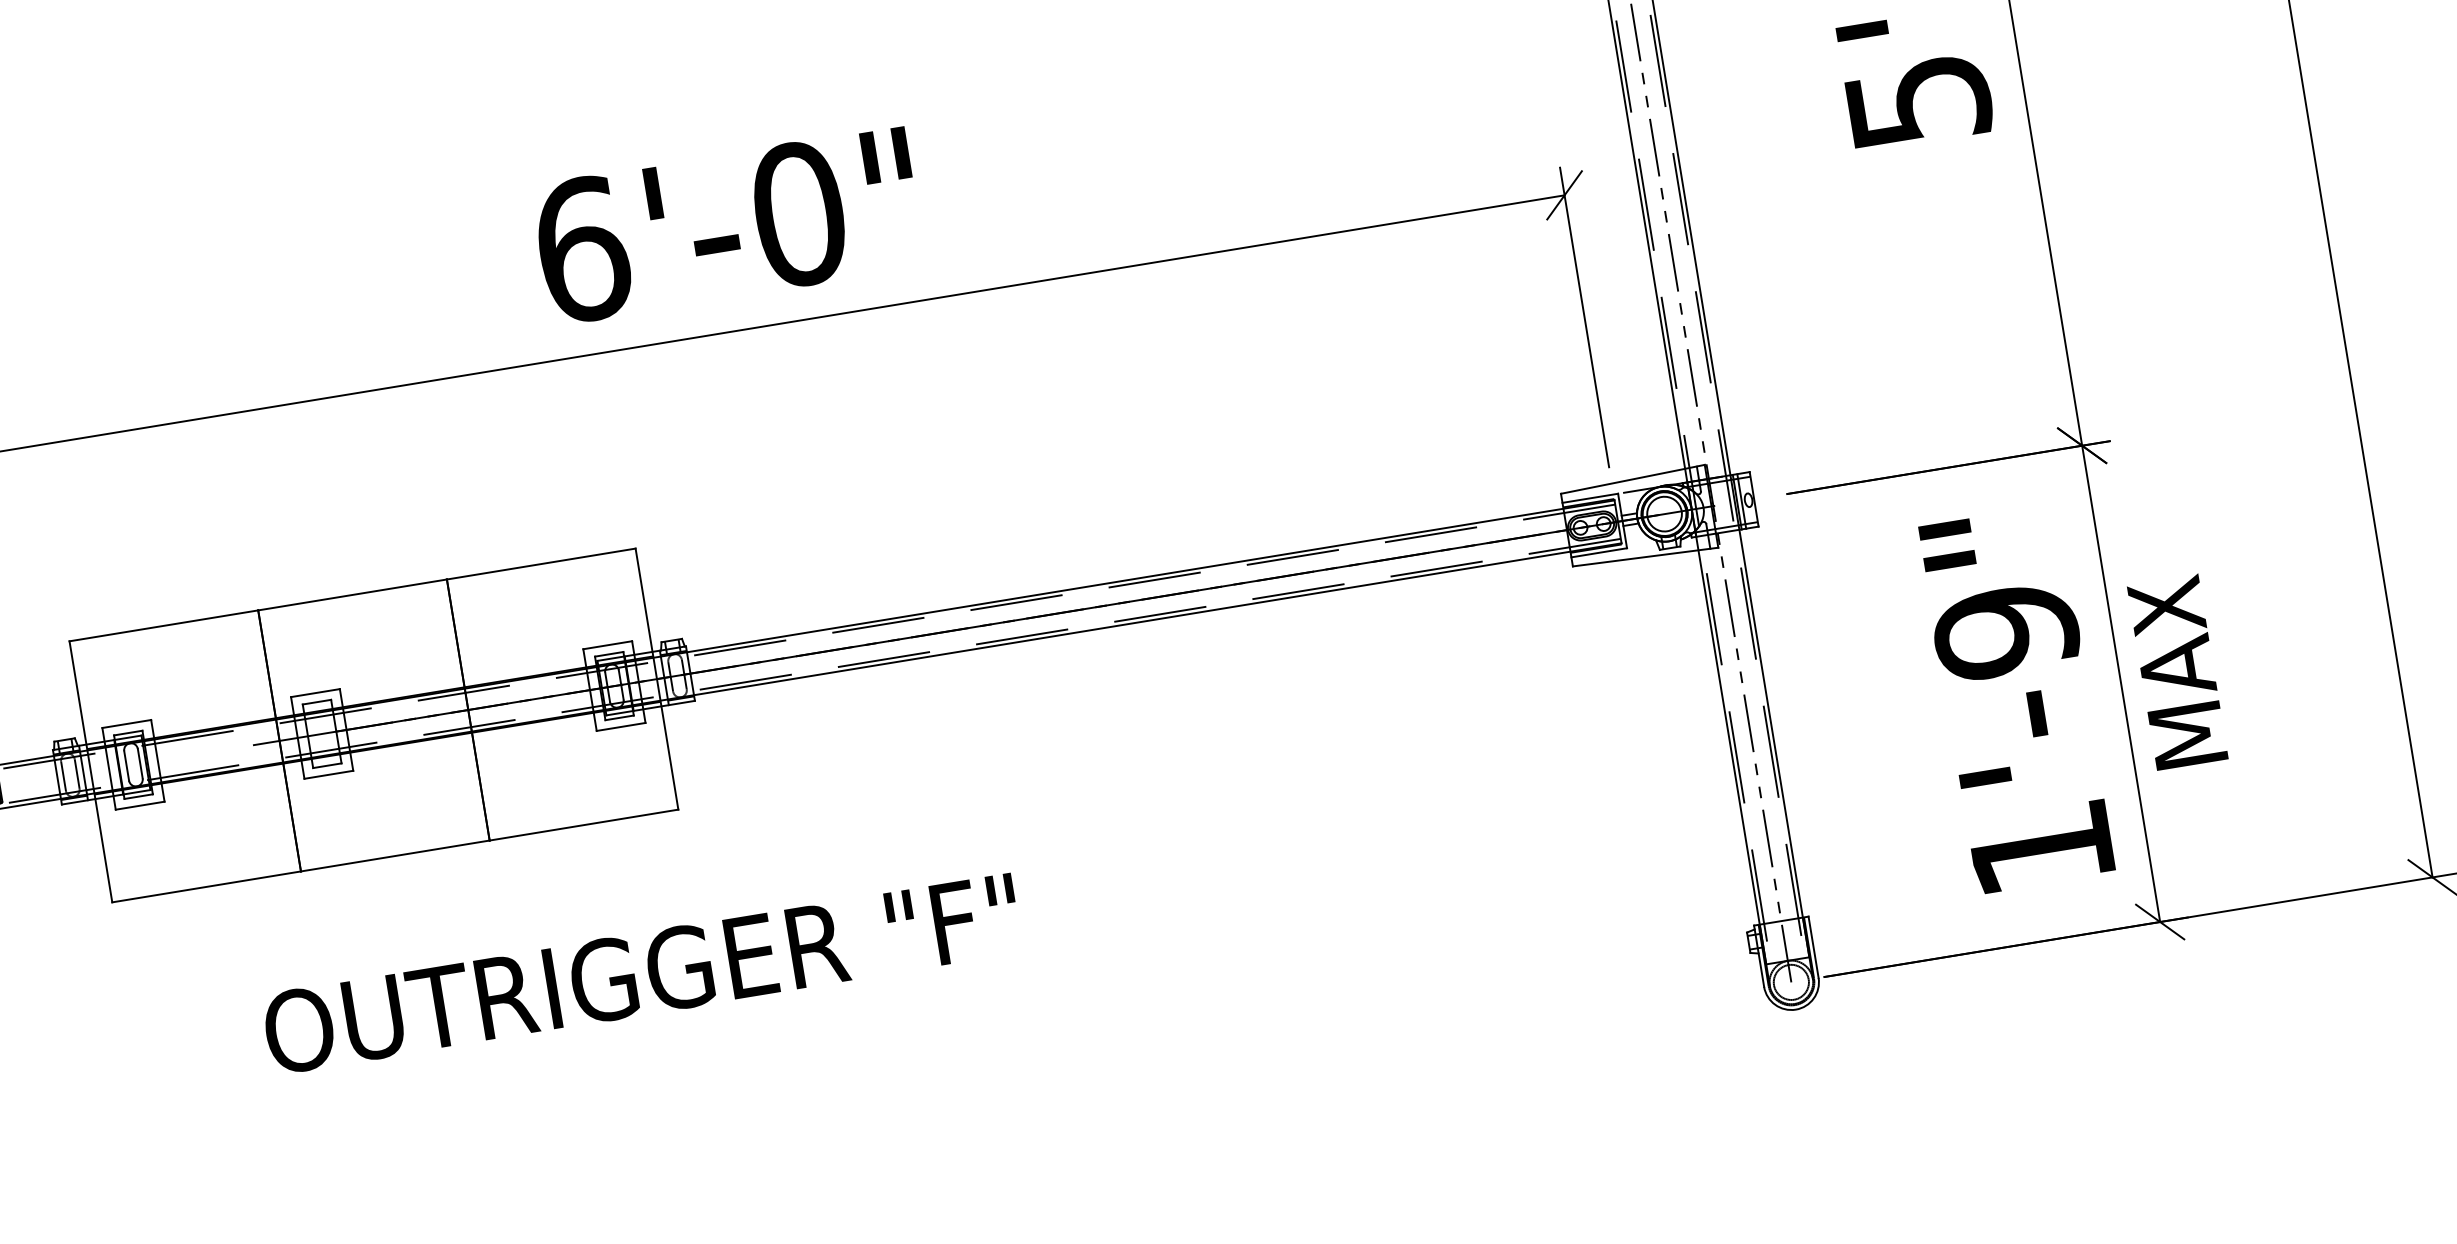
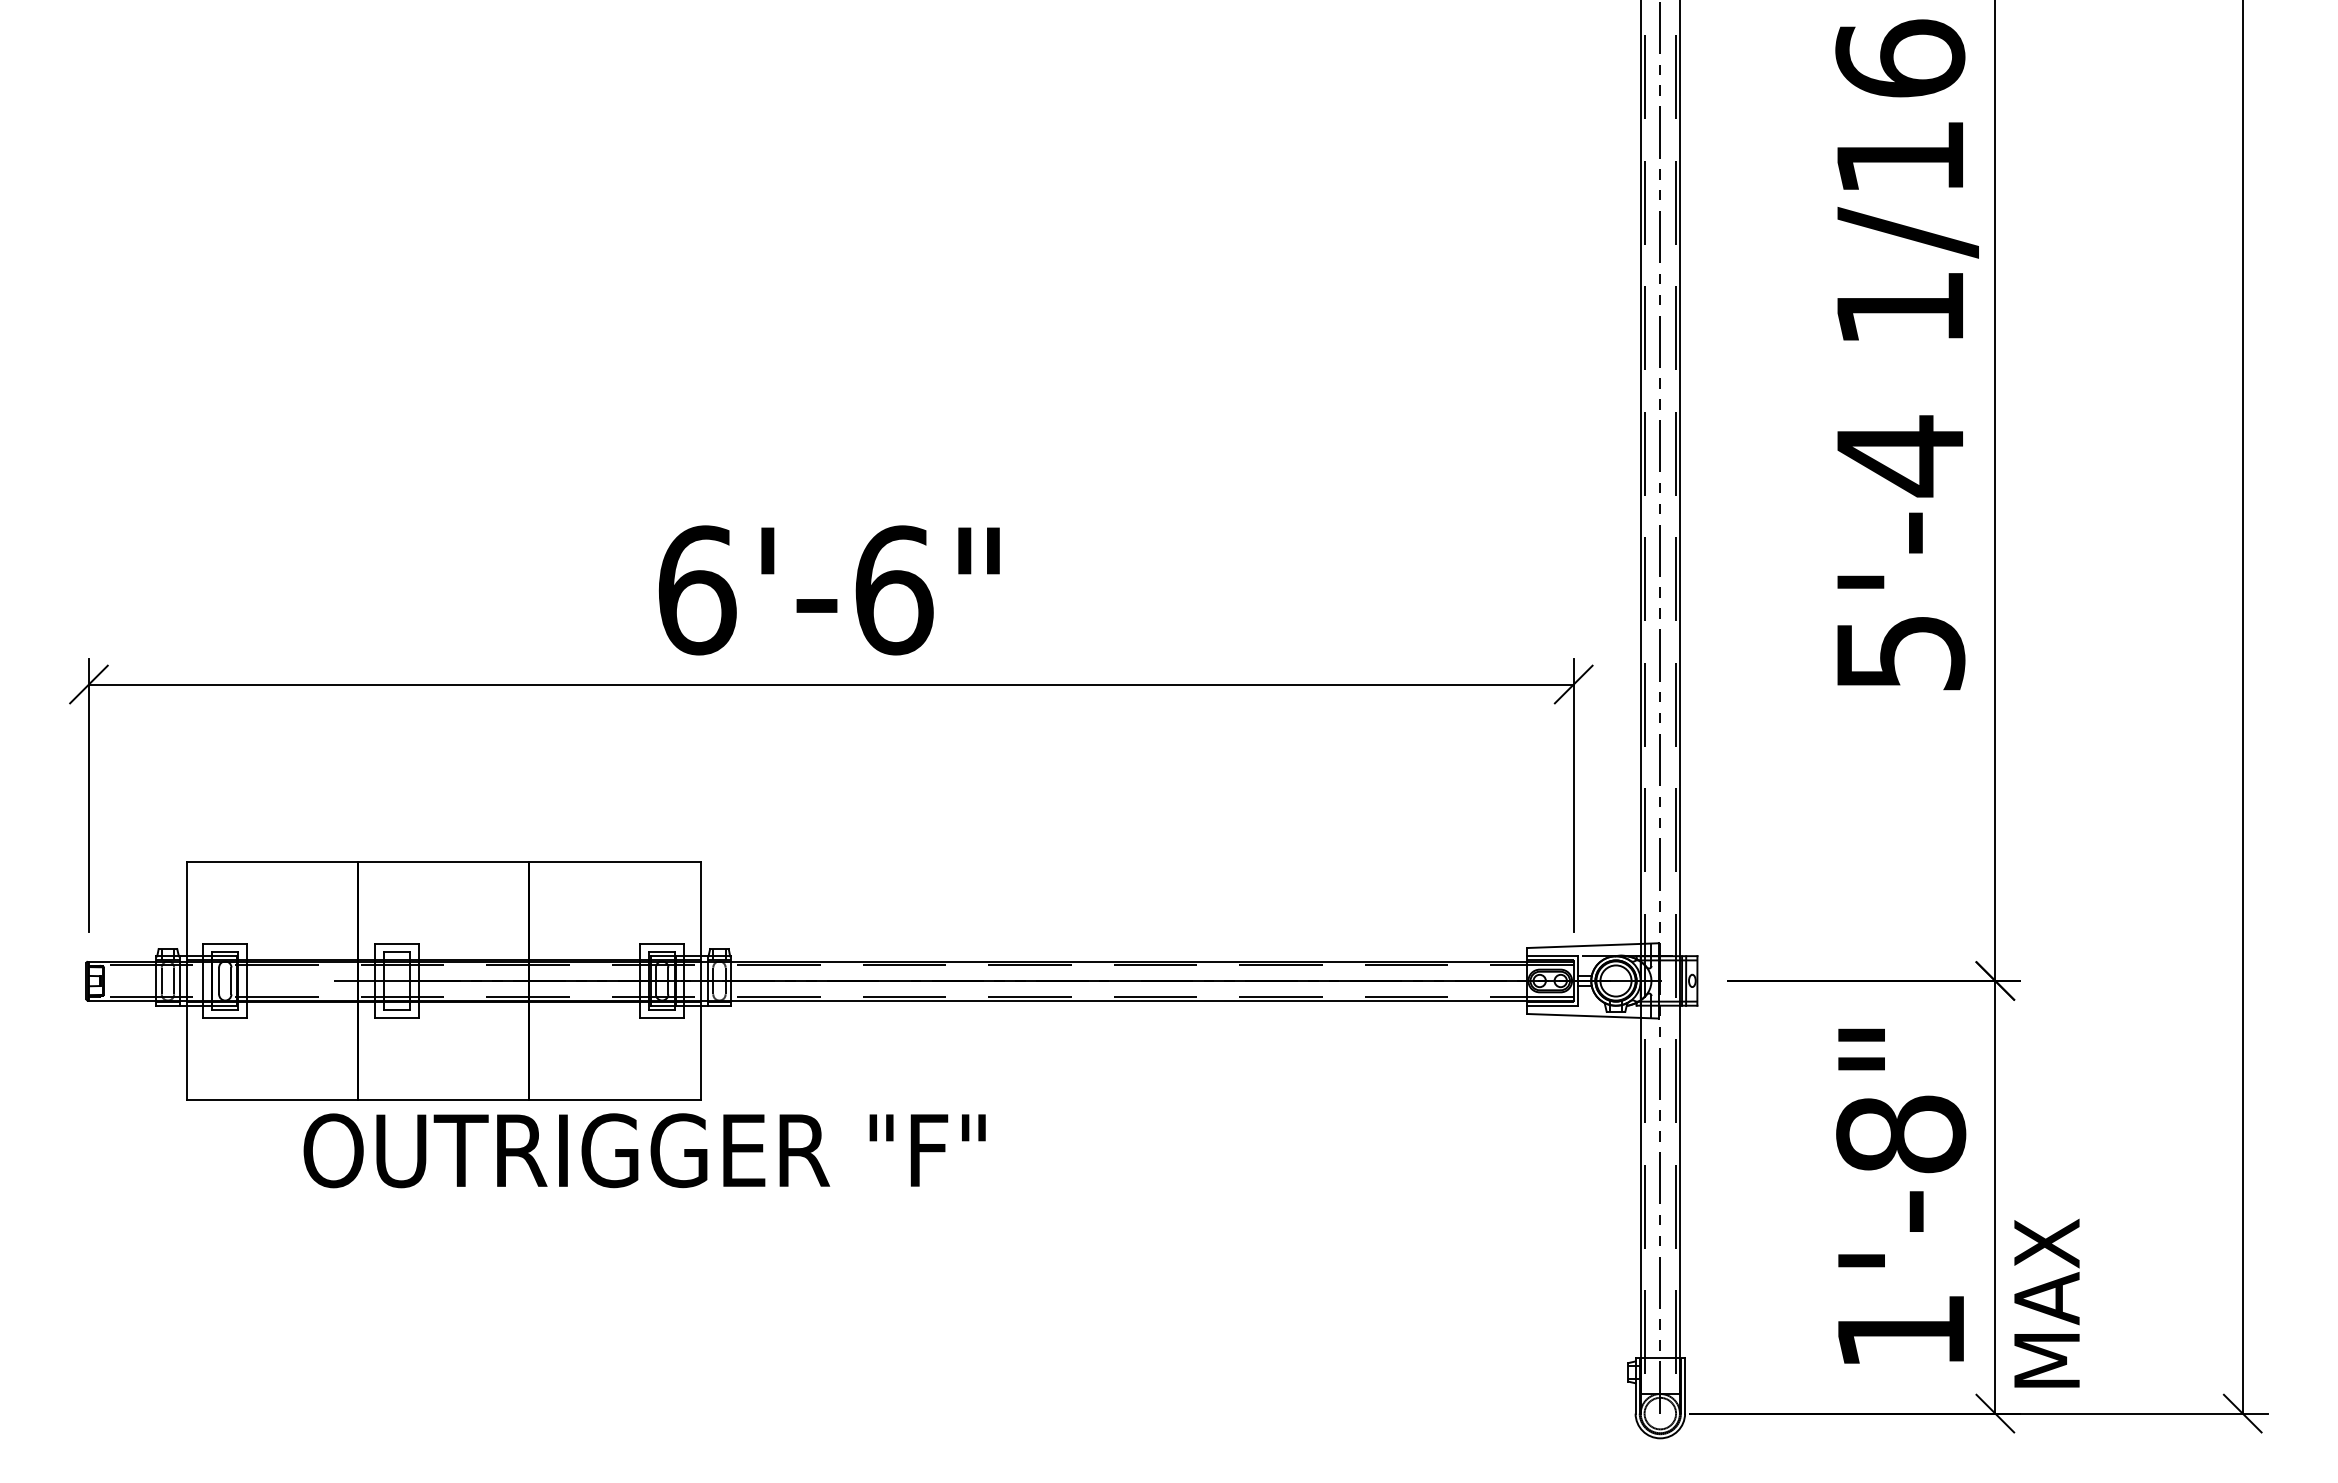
text: (799, 214) -> (894, 590), 6'-0" -> 6'-6"
text: (2006, 631) -> (1901, 1134), 1'-9" -> 1'-8"
text: (2176, 671) -> (2046, 1302), moved
text: (641, 973) -> (644, 1150), moved

